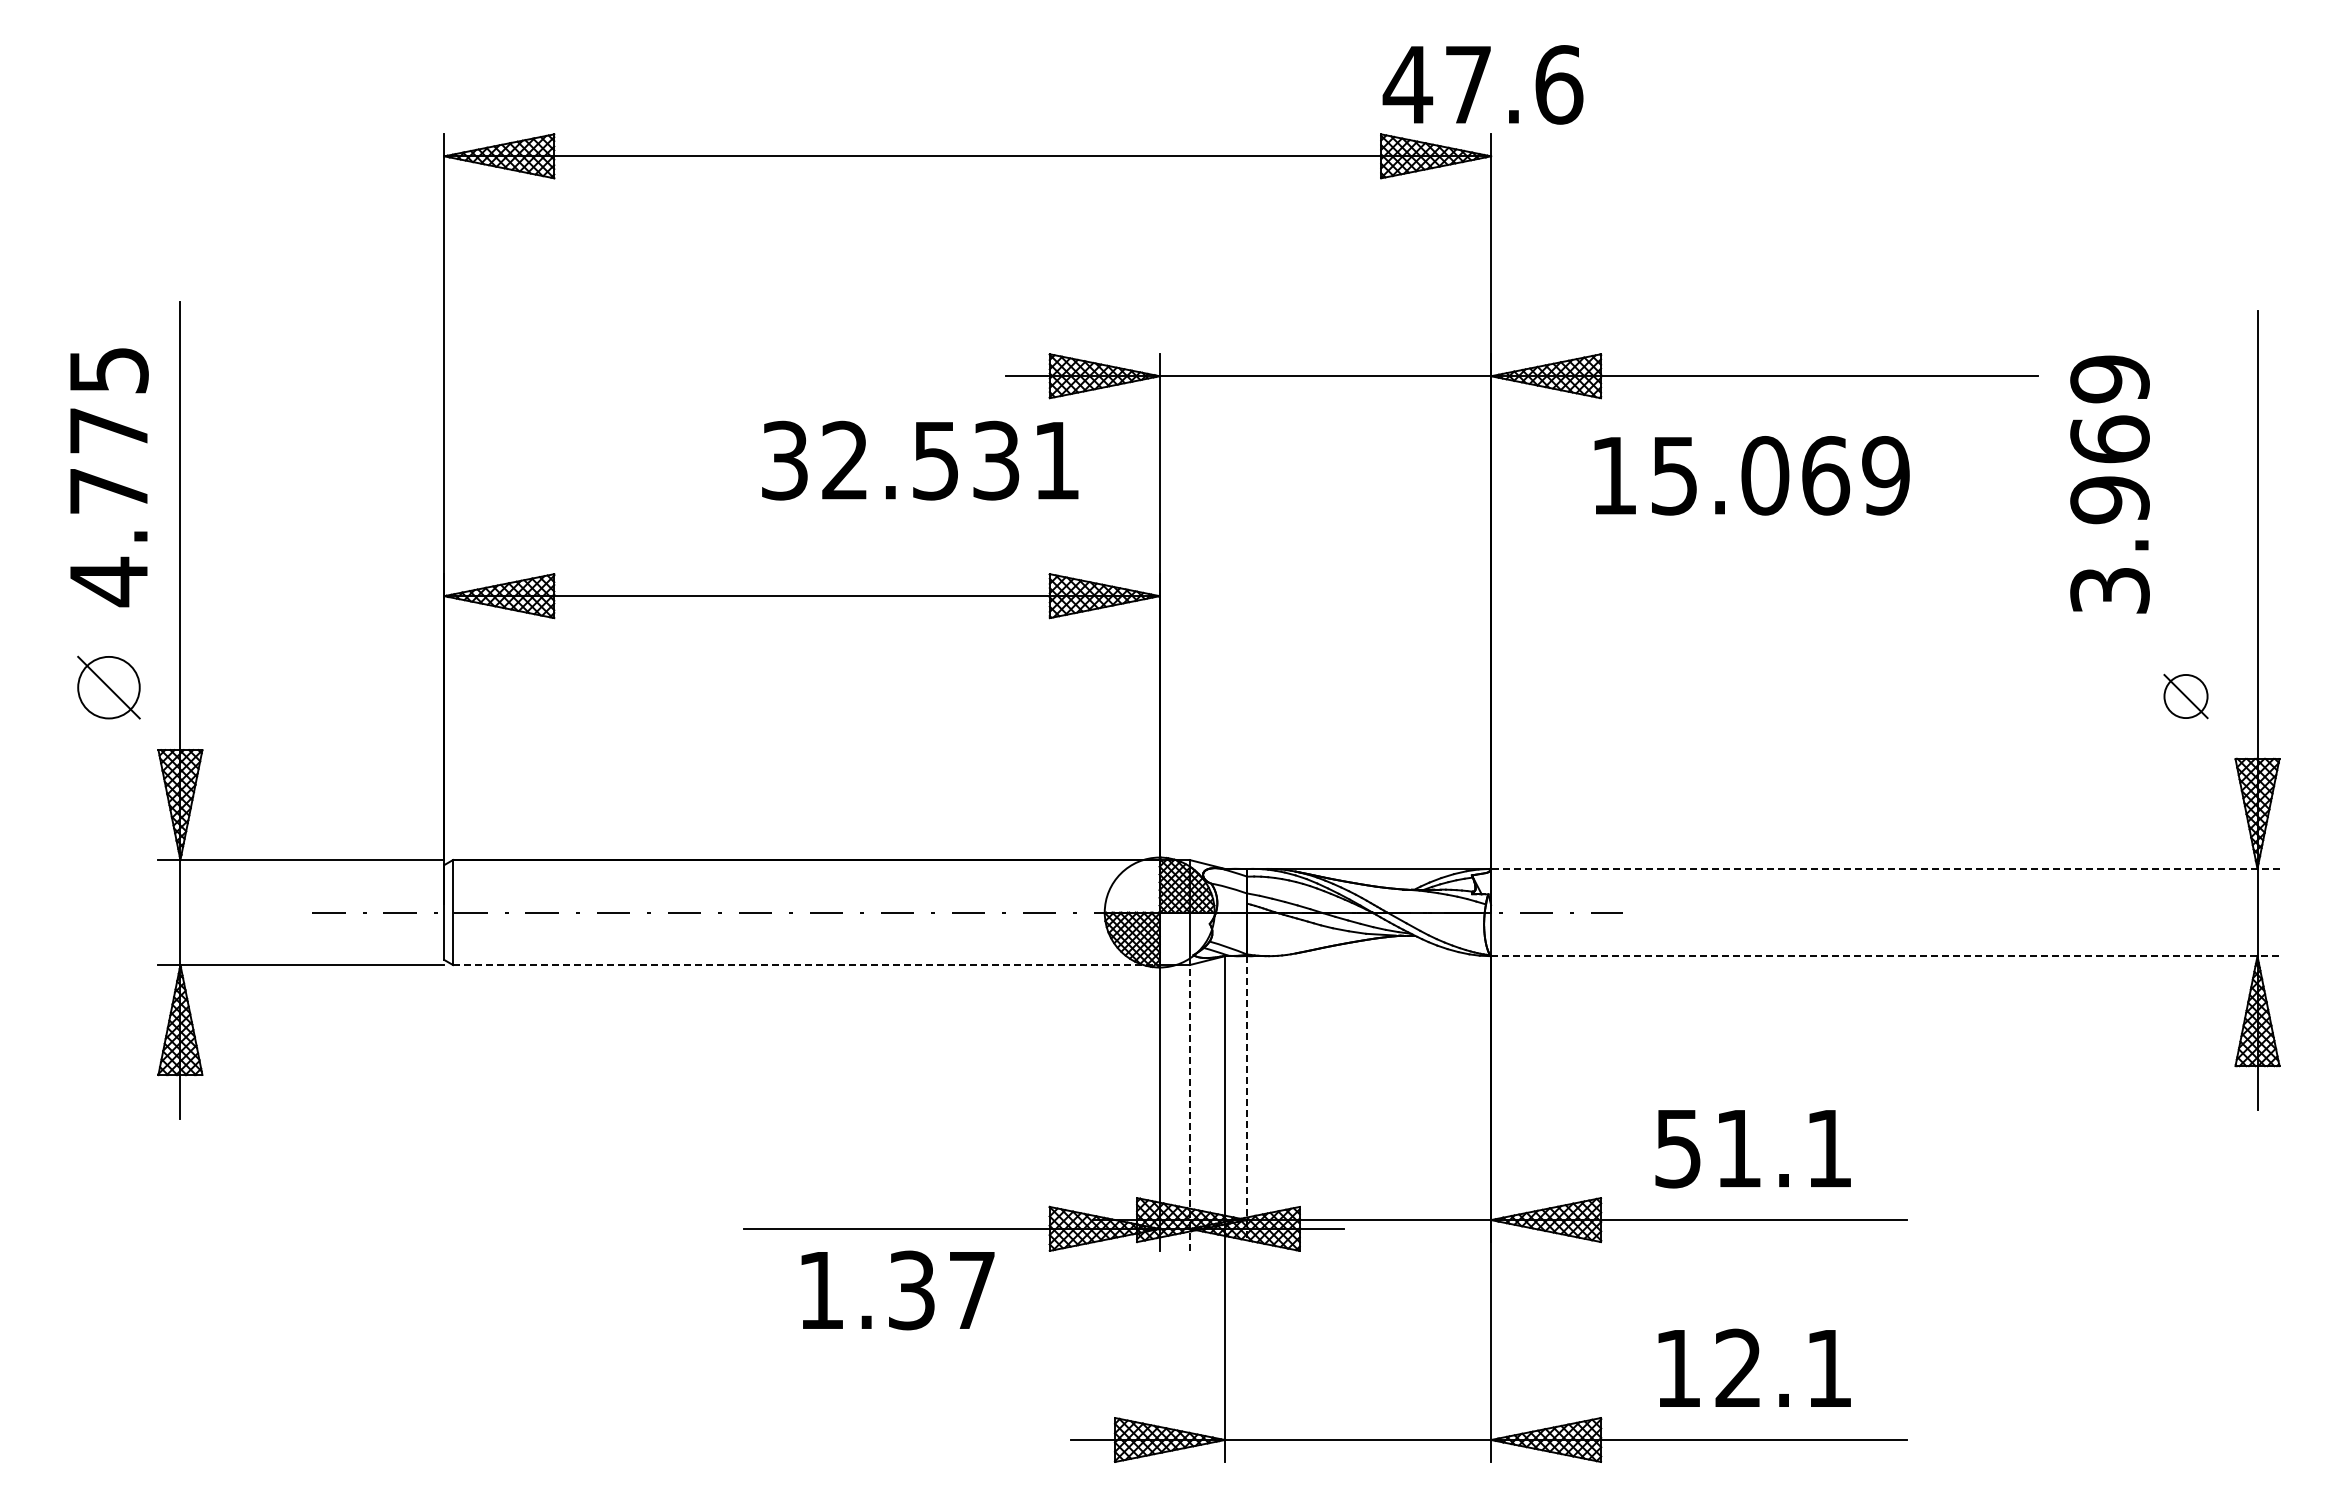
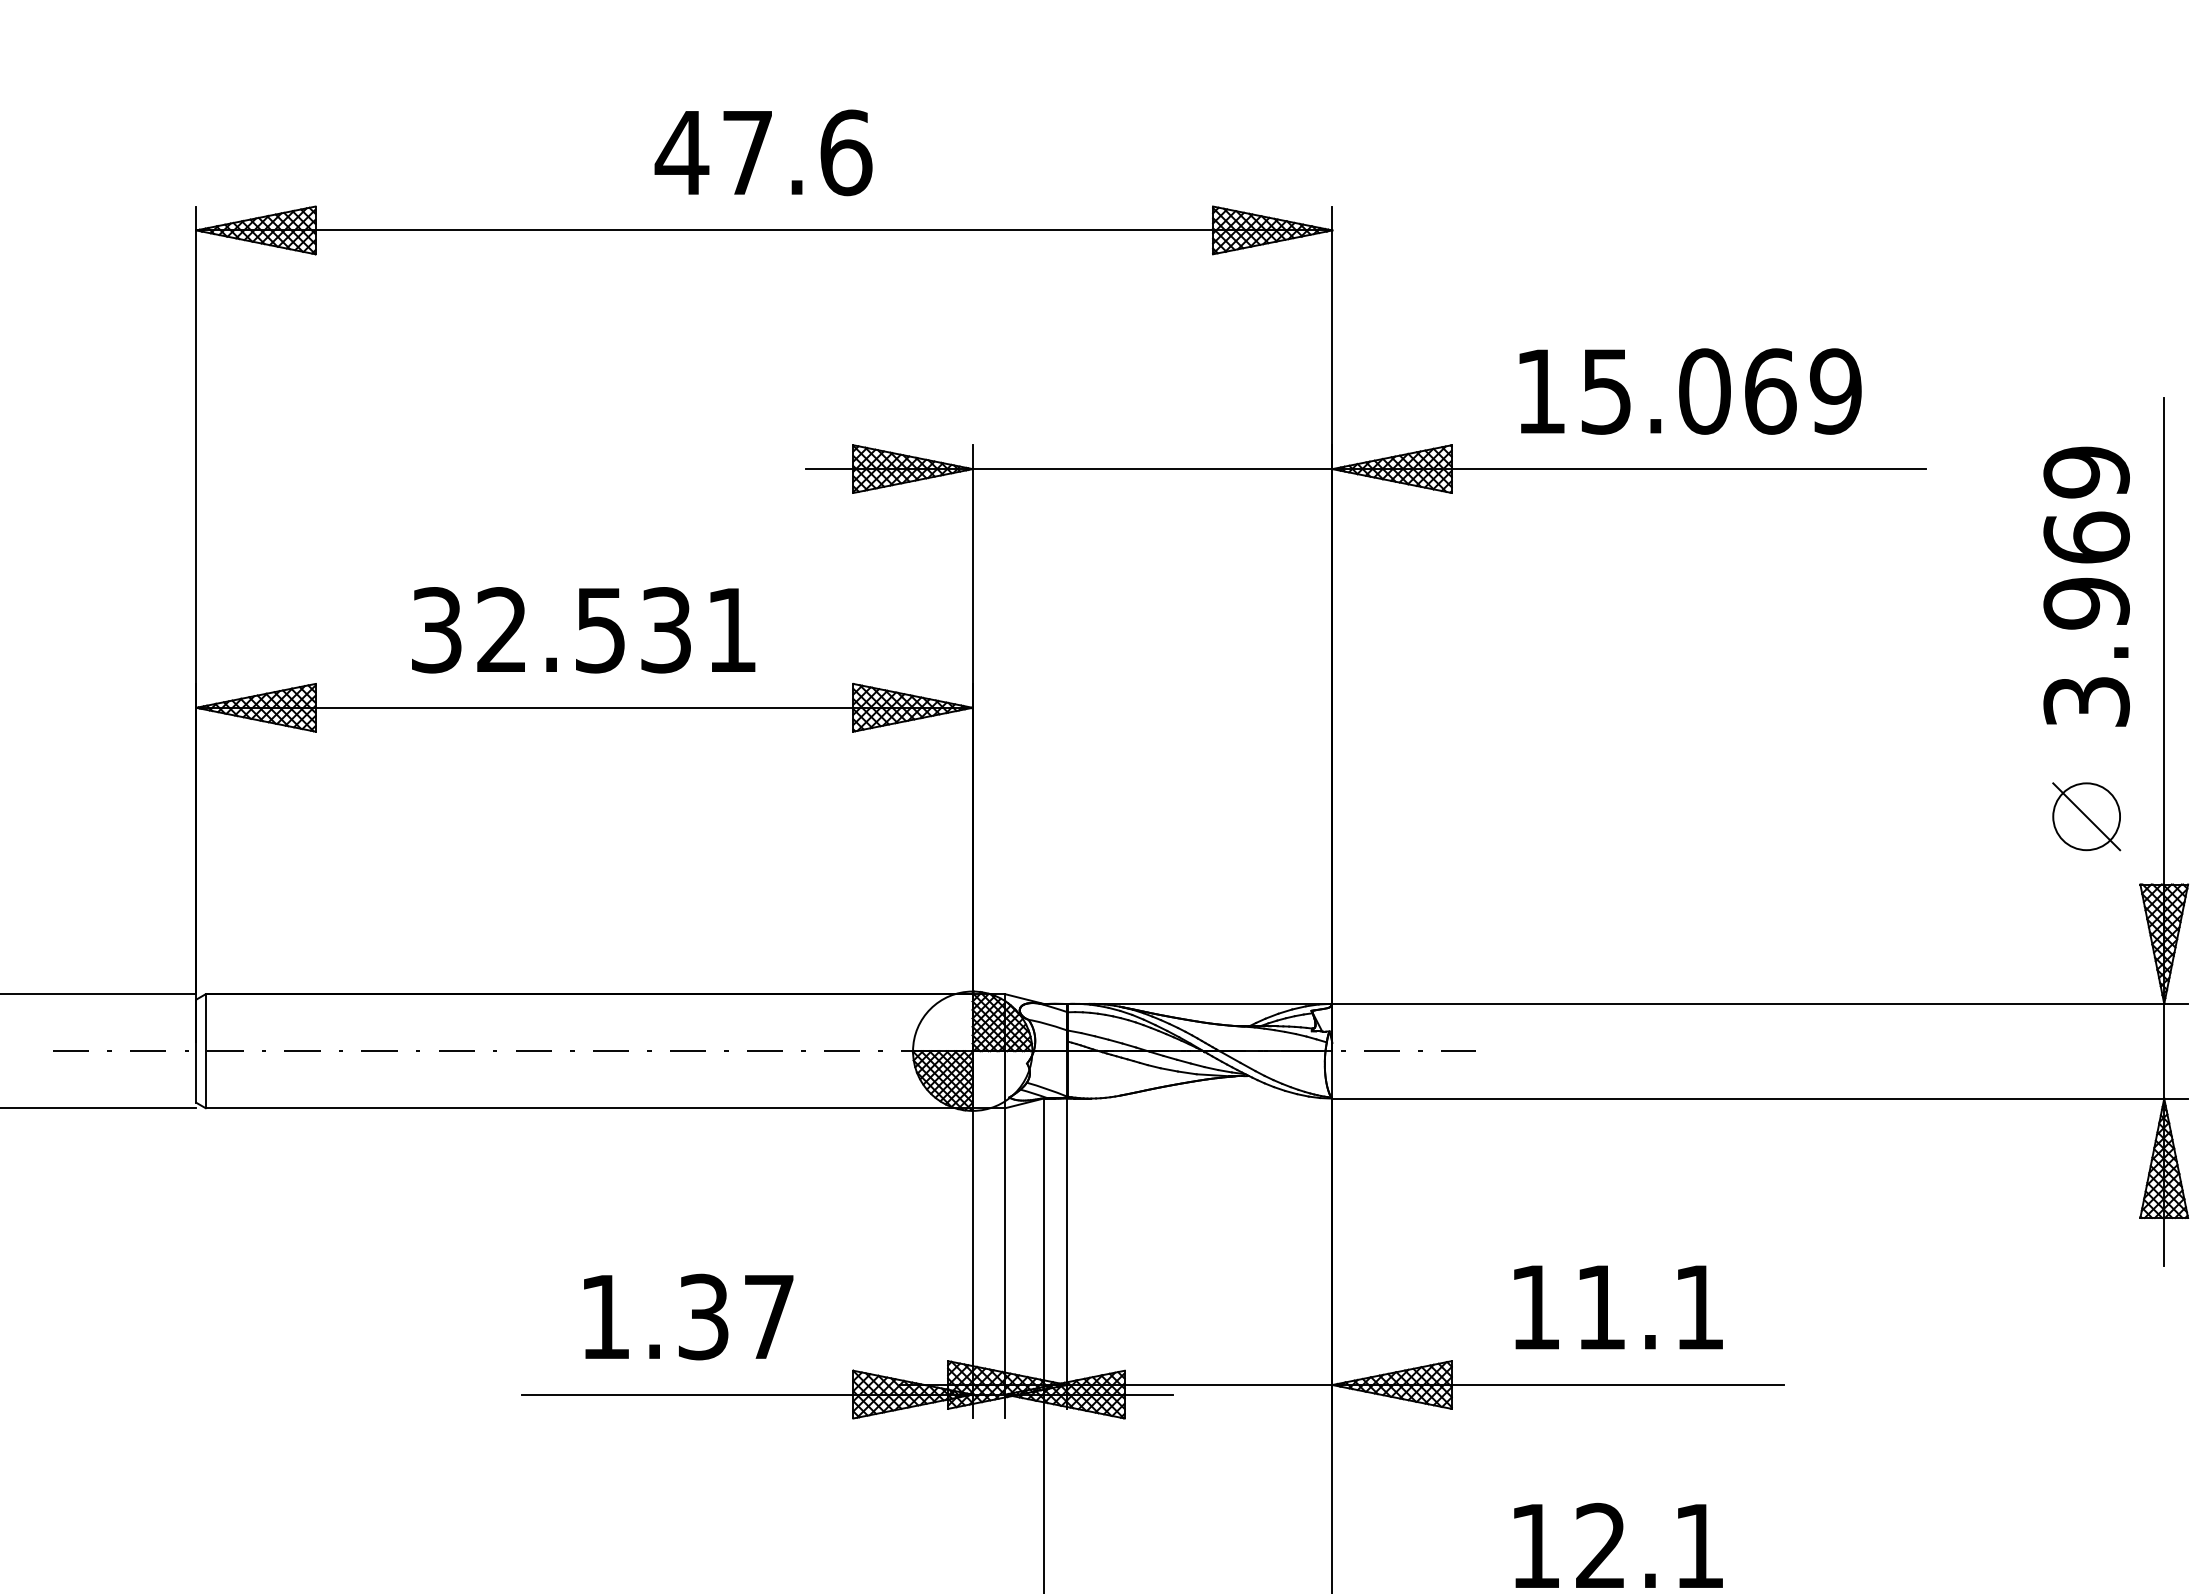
text: (1482, 84) -> (762, 152), moved
text: (920, 460) -> (583, 630), moved
text: (1751, 475) -> (1689, 391), moved
text: (2109, 484) -> (2086, 586), moved
part: (2185, 696) -> (2086, 816), size x1.43
line: (1884, 868) -> (1759, 1003), dashed -> solid
line: (1885, 956) -> (1760, 1098), dashed -> solid
line: (806, 965) -> (589, 1108), dashed -> solid
line: (1247, 1099) -> (1067, 1254), dashed -> solid
line: (1189, 1107) -> (1005, 1262), dashed -> solid
text: (1677, 1149) -> (1534, 1308), 51.1 -> 11.1
text: (897, 1290) -> (688, 1317), moved

